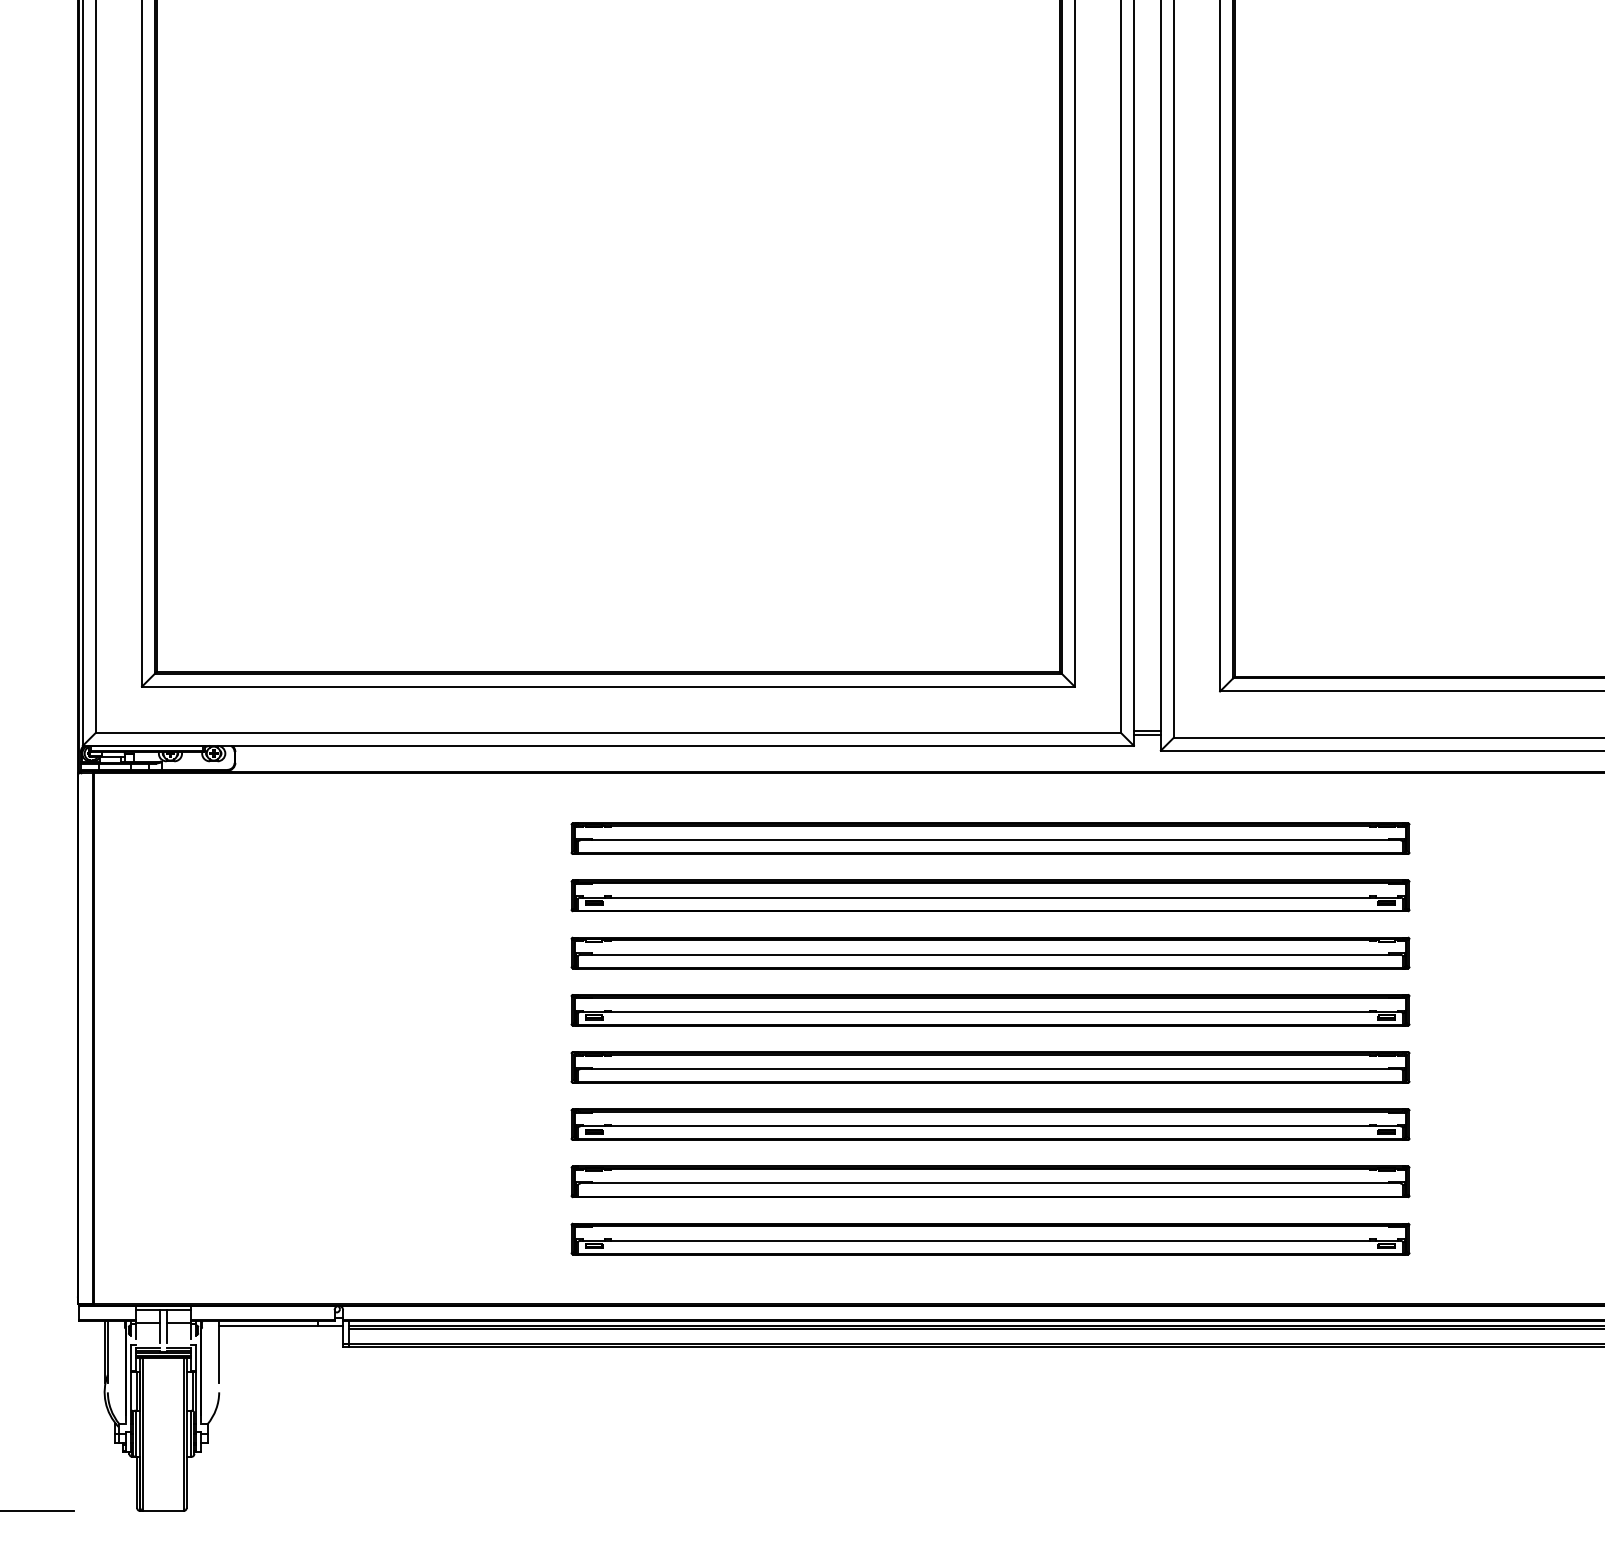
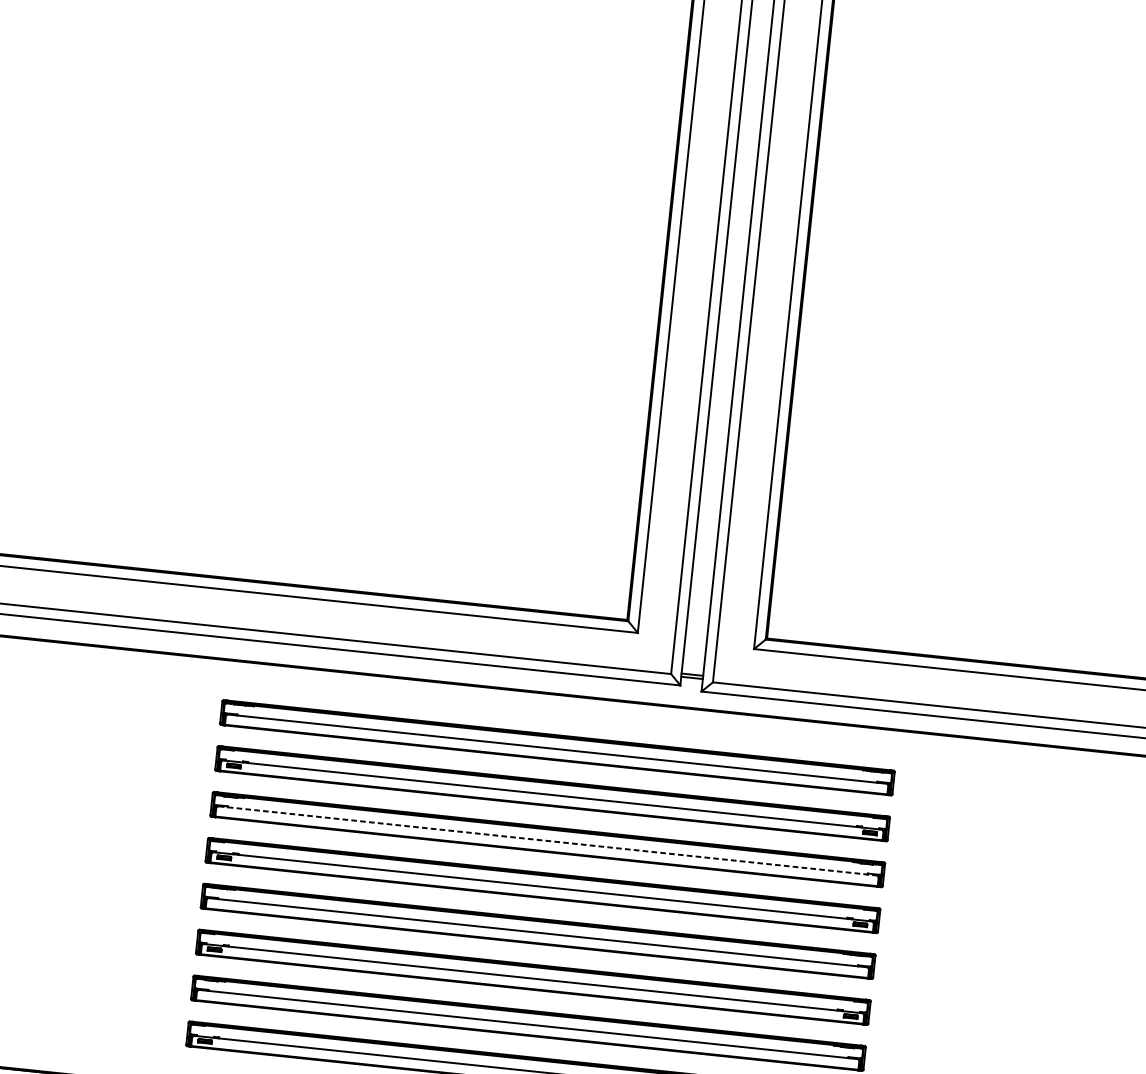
line: (990, 954) -> (547, 840), solid -> dashed

